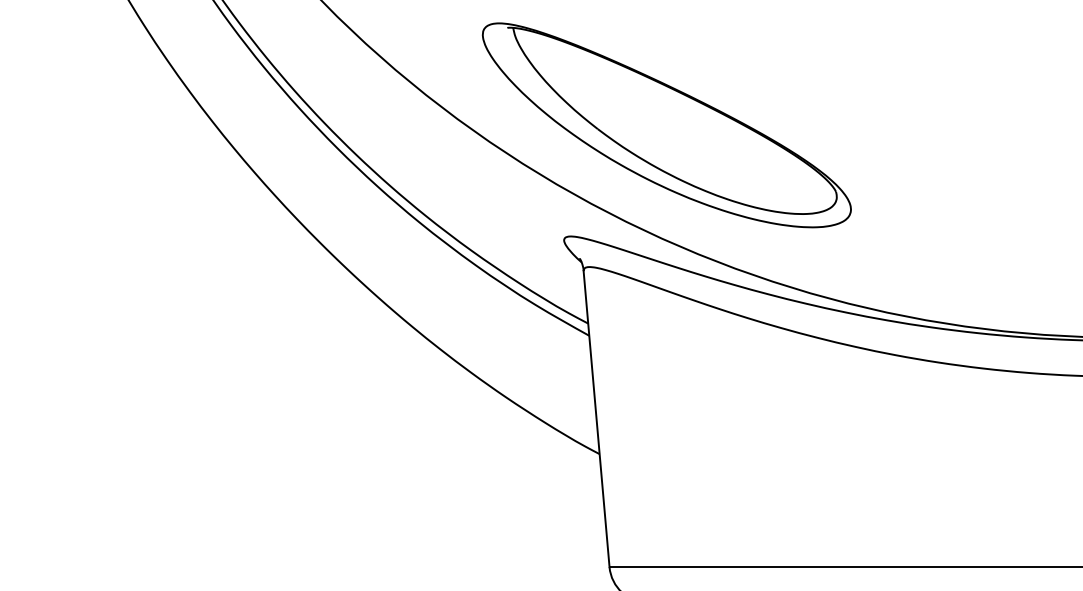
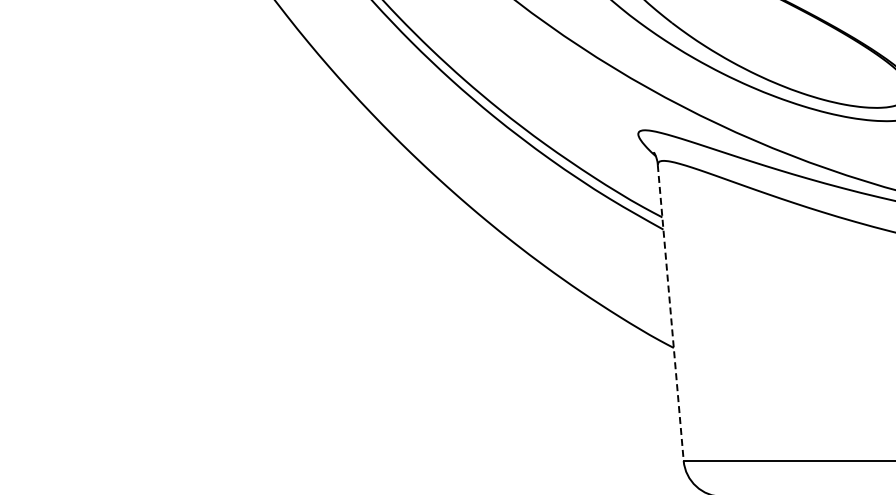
line: (596, 419) -> (670, 313), solid -> dashed

